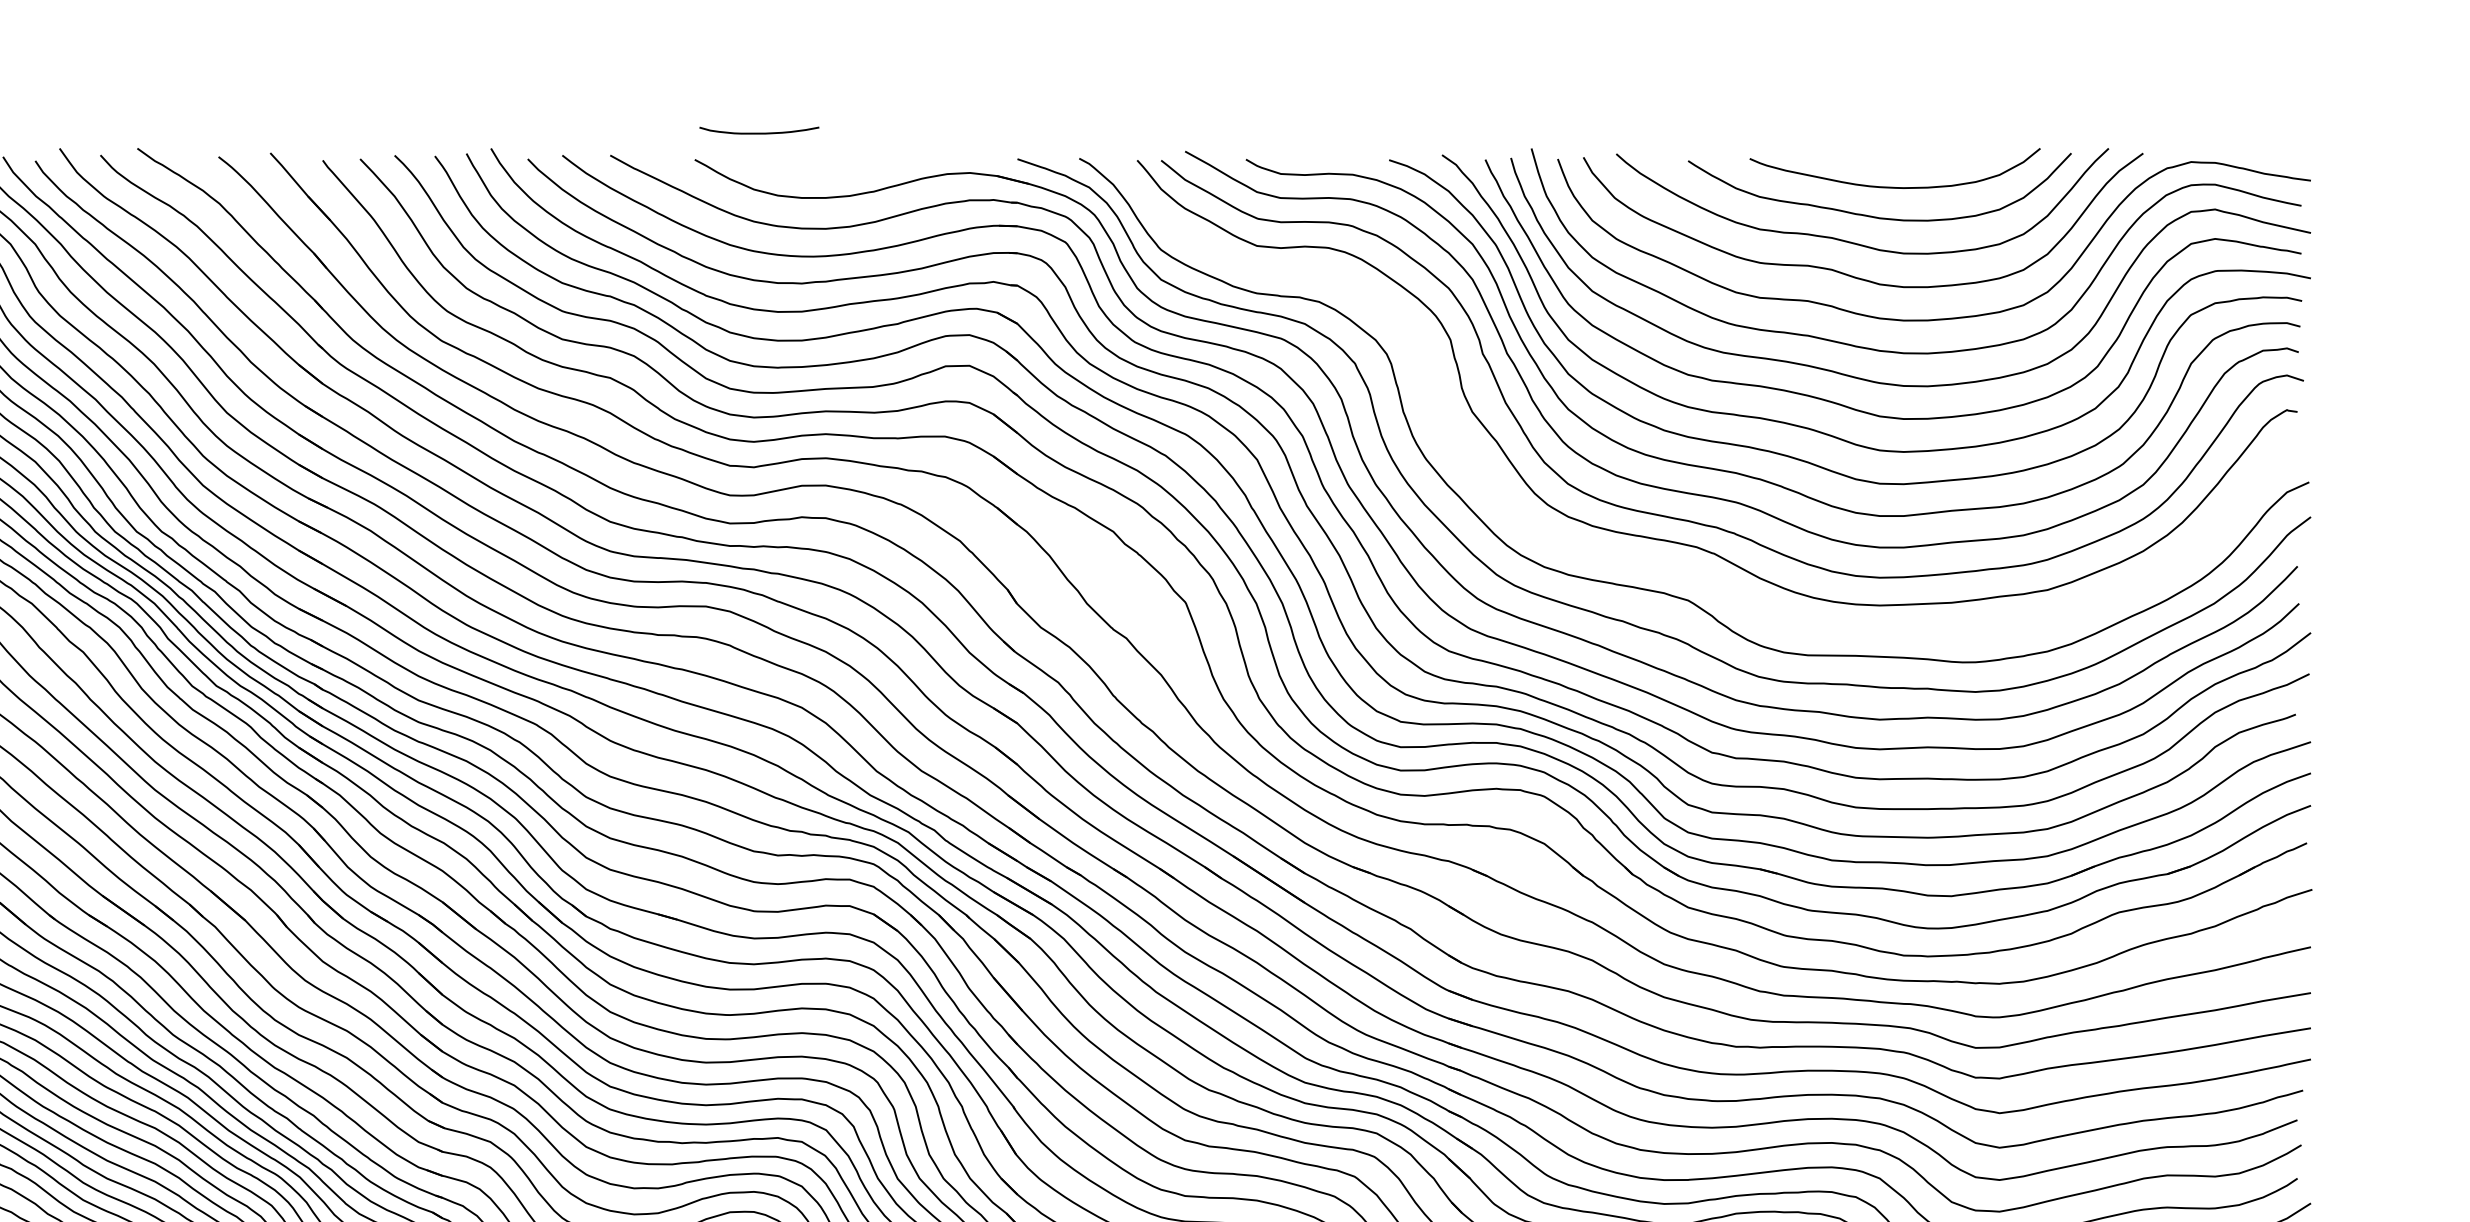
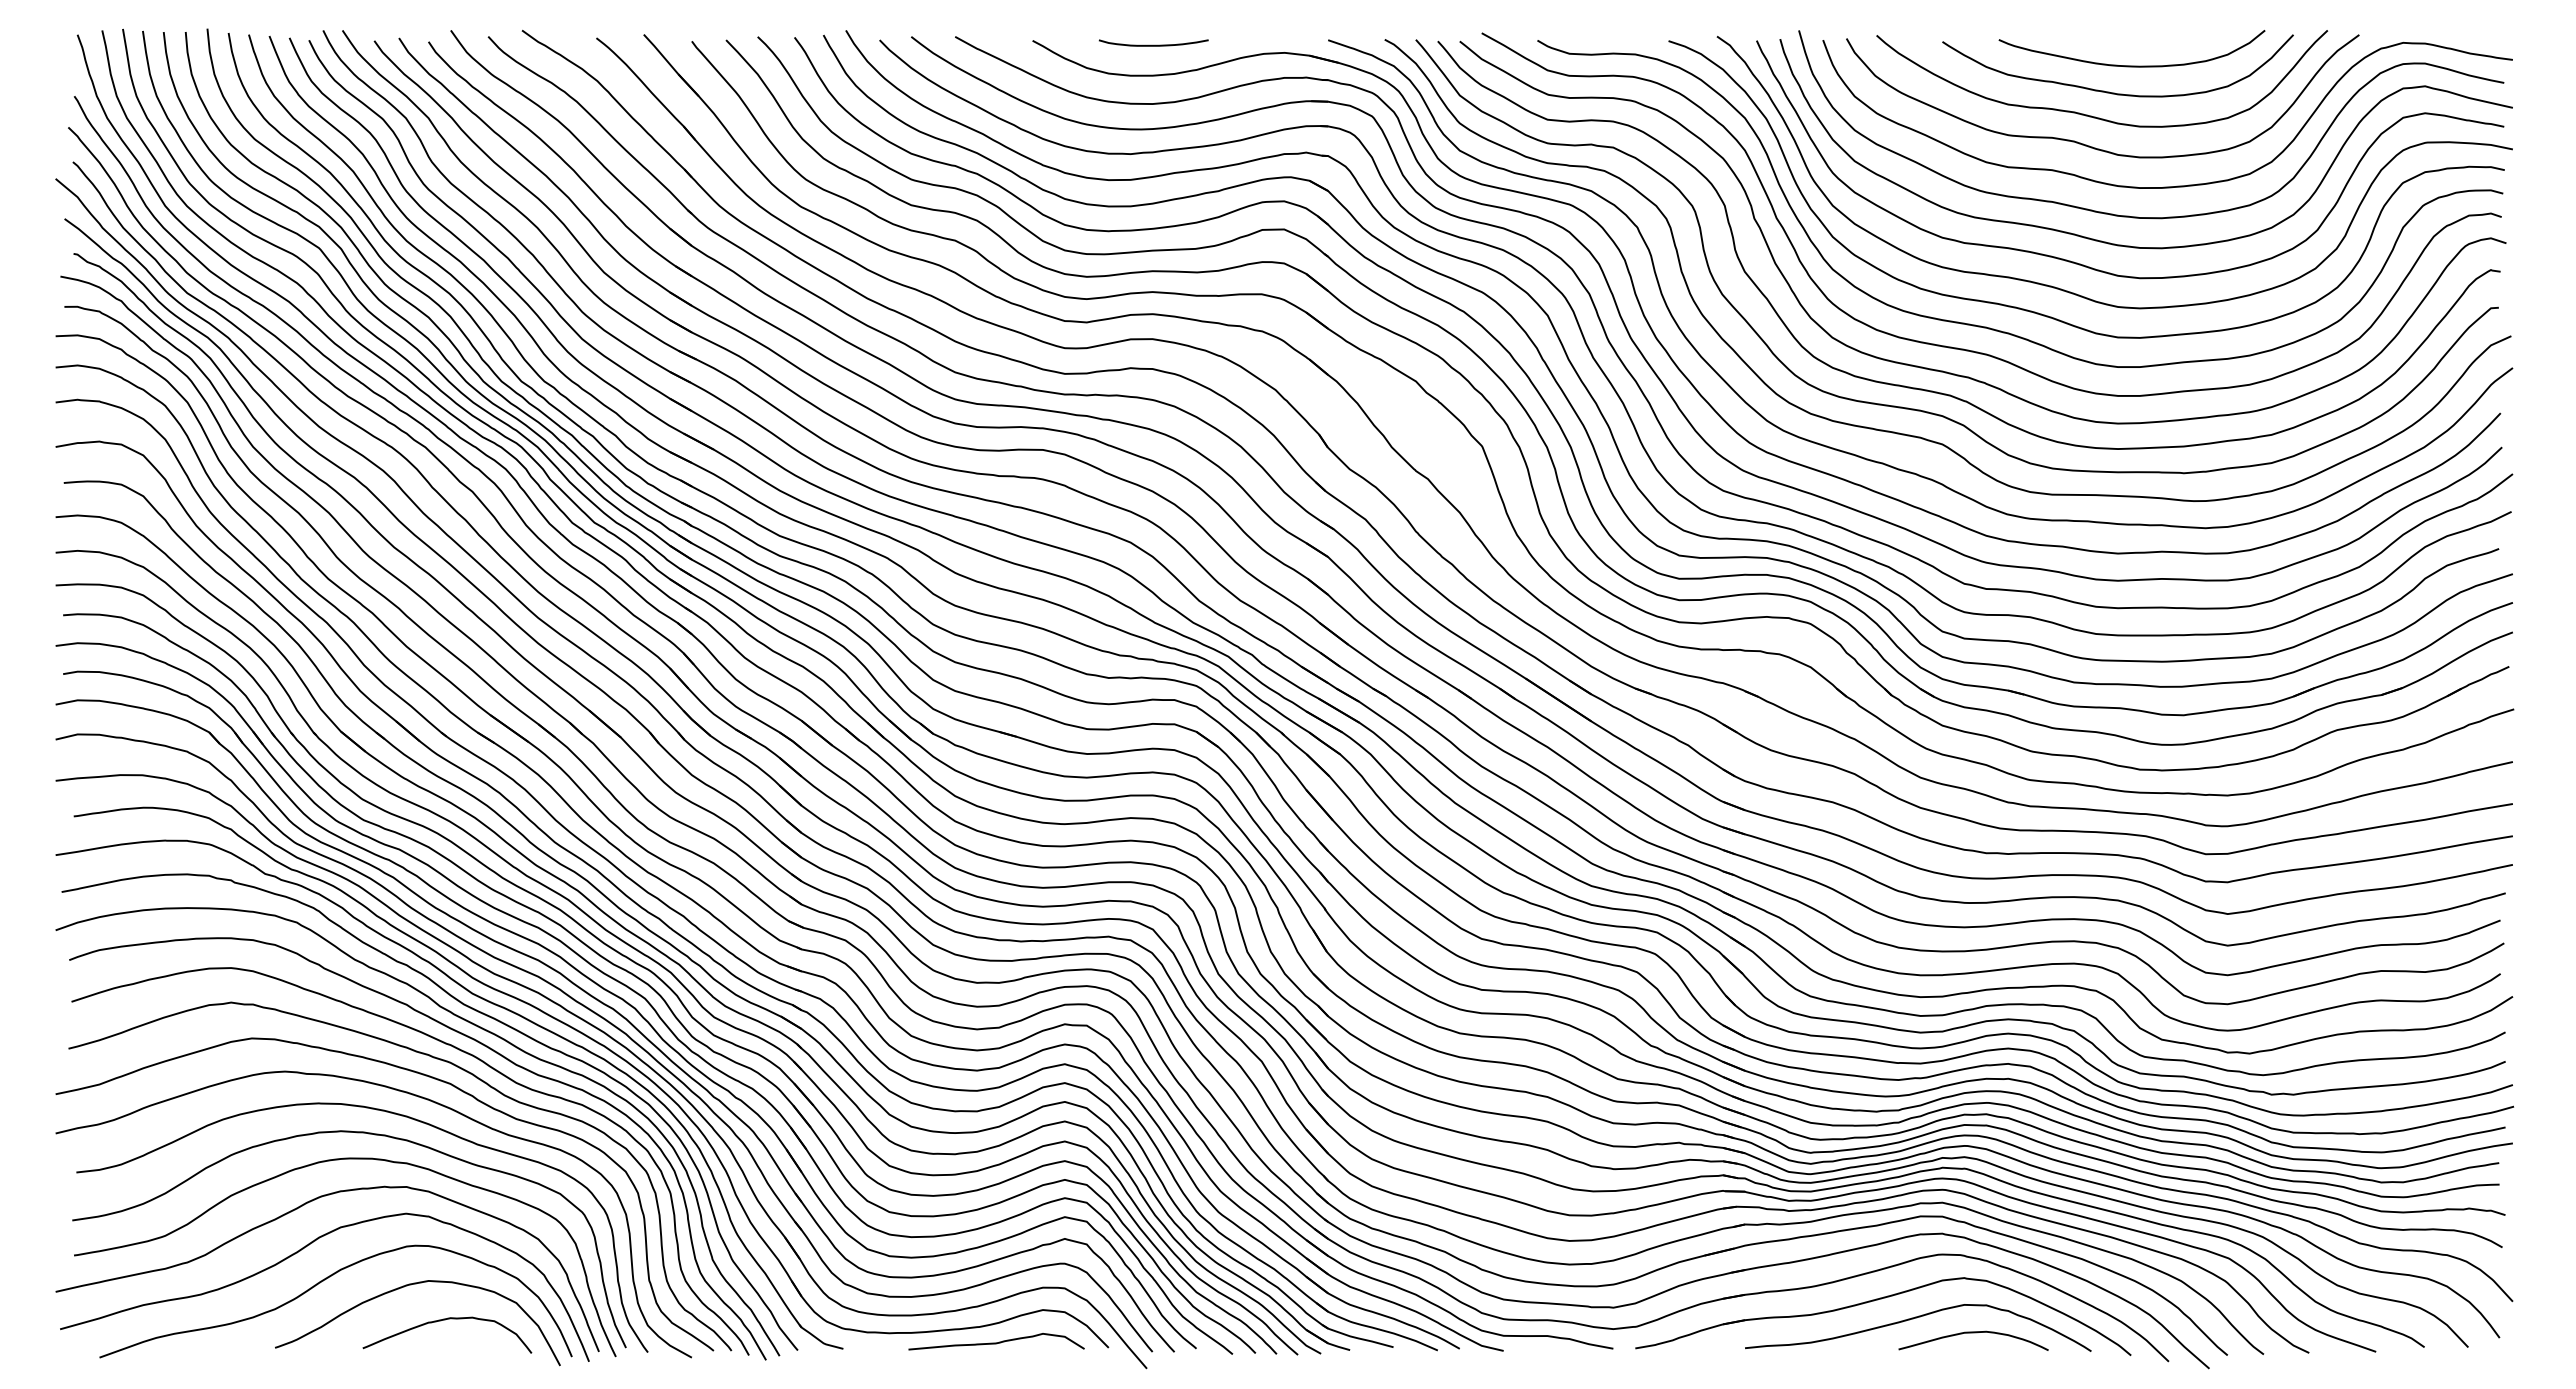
curve: (759, 132) -> (1153, 44), moved
curve: (1664, 562) -> (1920, 409), added

